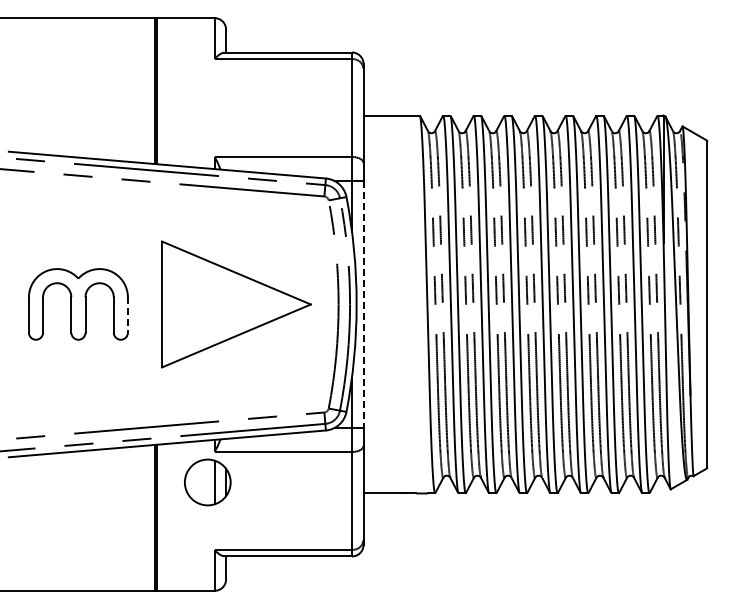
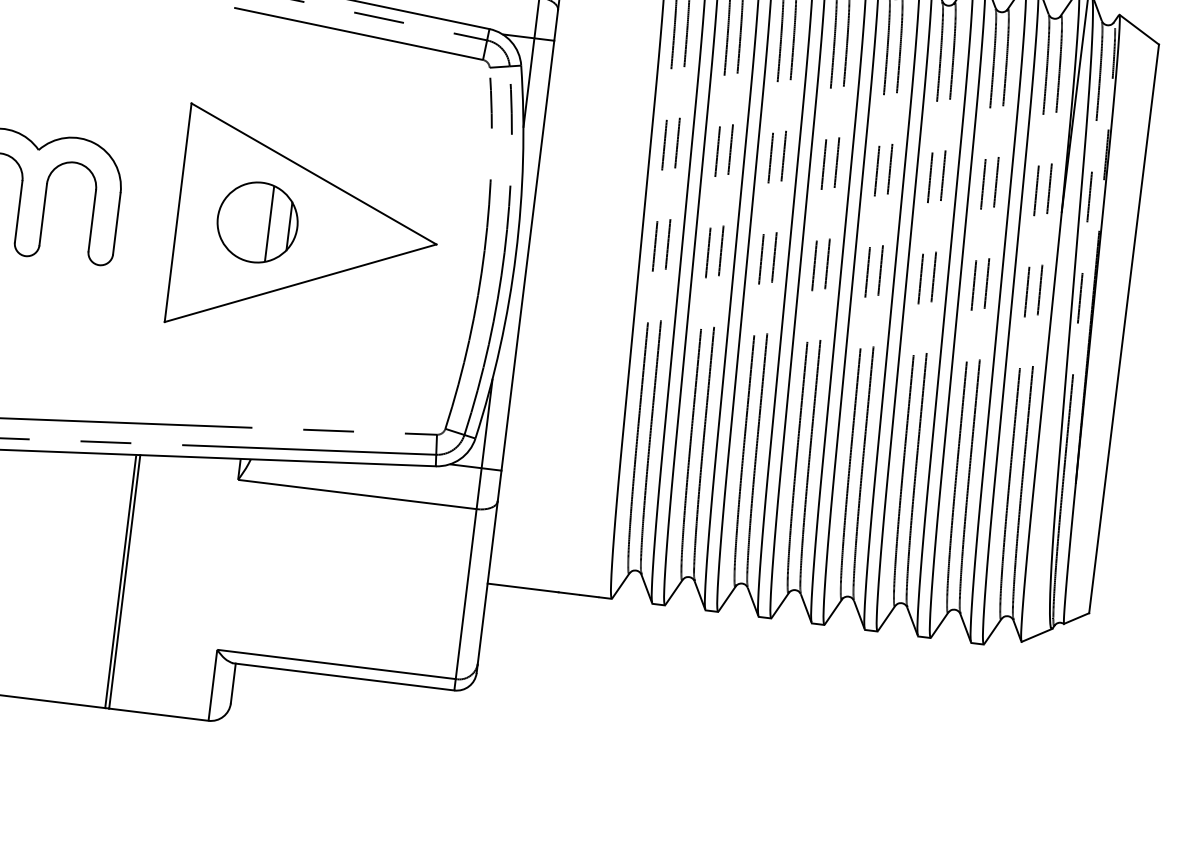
line: (363, 304) -> (527, 255), dashed -> solid
line: (127, 315) -> (116, 224), dashed -> solid
part: (207, 482) -> (257, 222), moved

